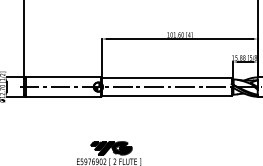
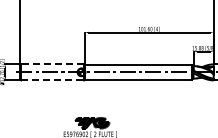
line: (63, 77) -> (52, 64), solid -> dashed
line: (64, 96) -> (53, 80), solid -> dashed

